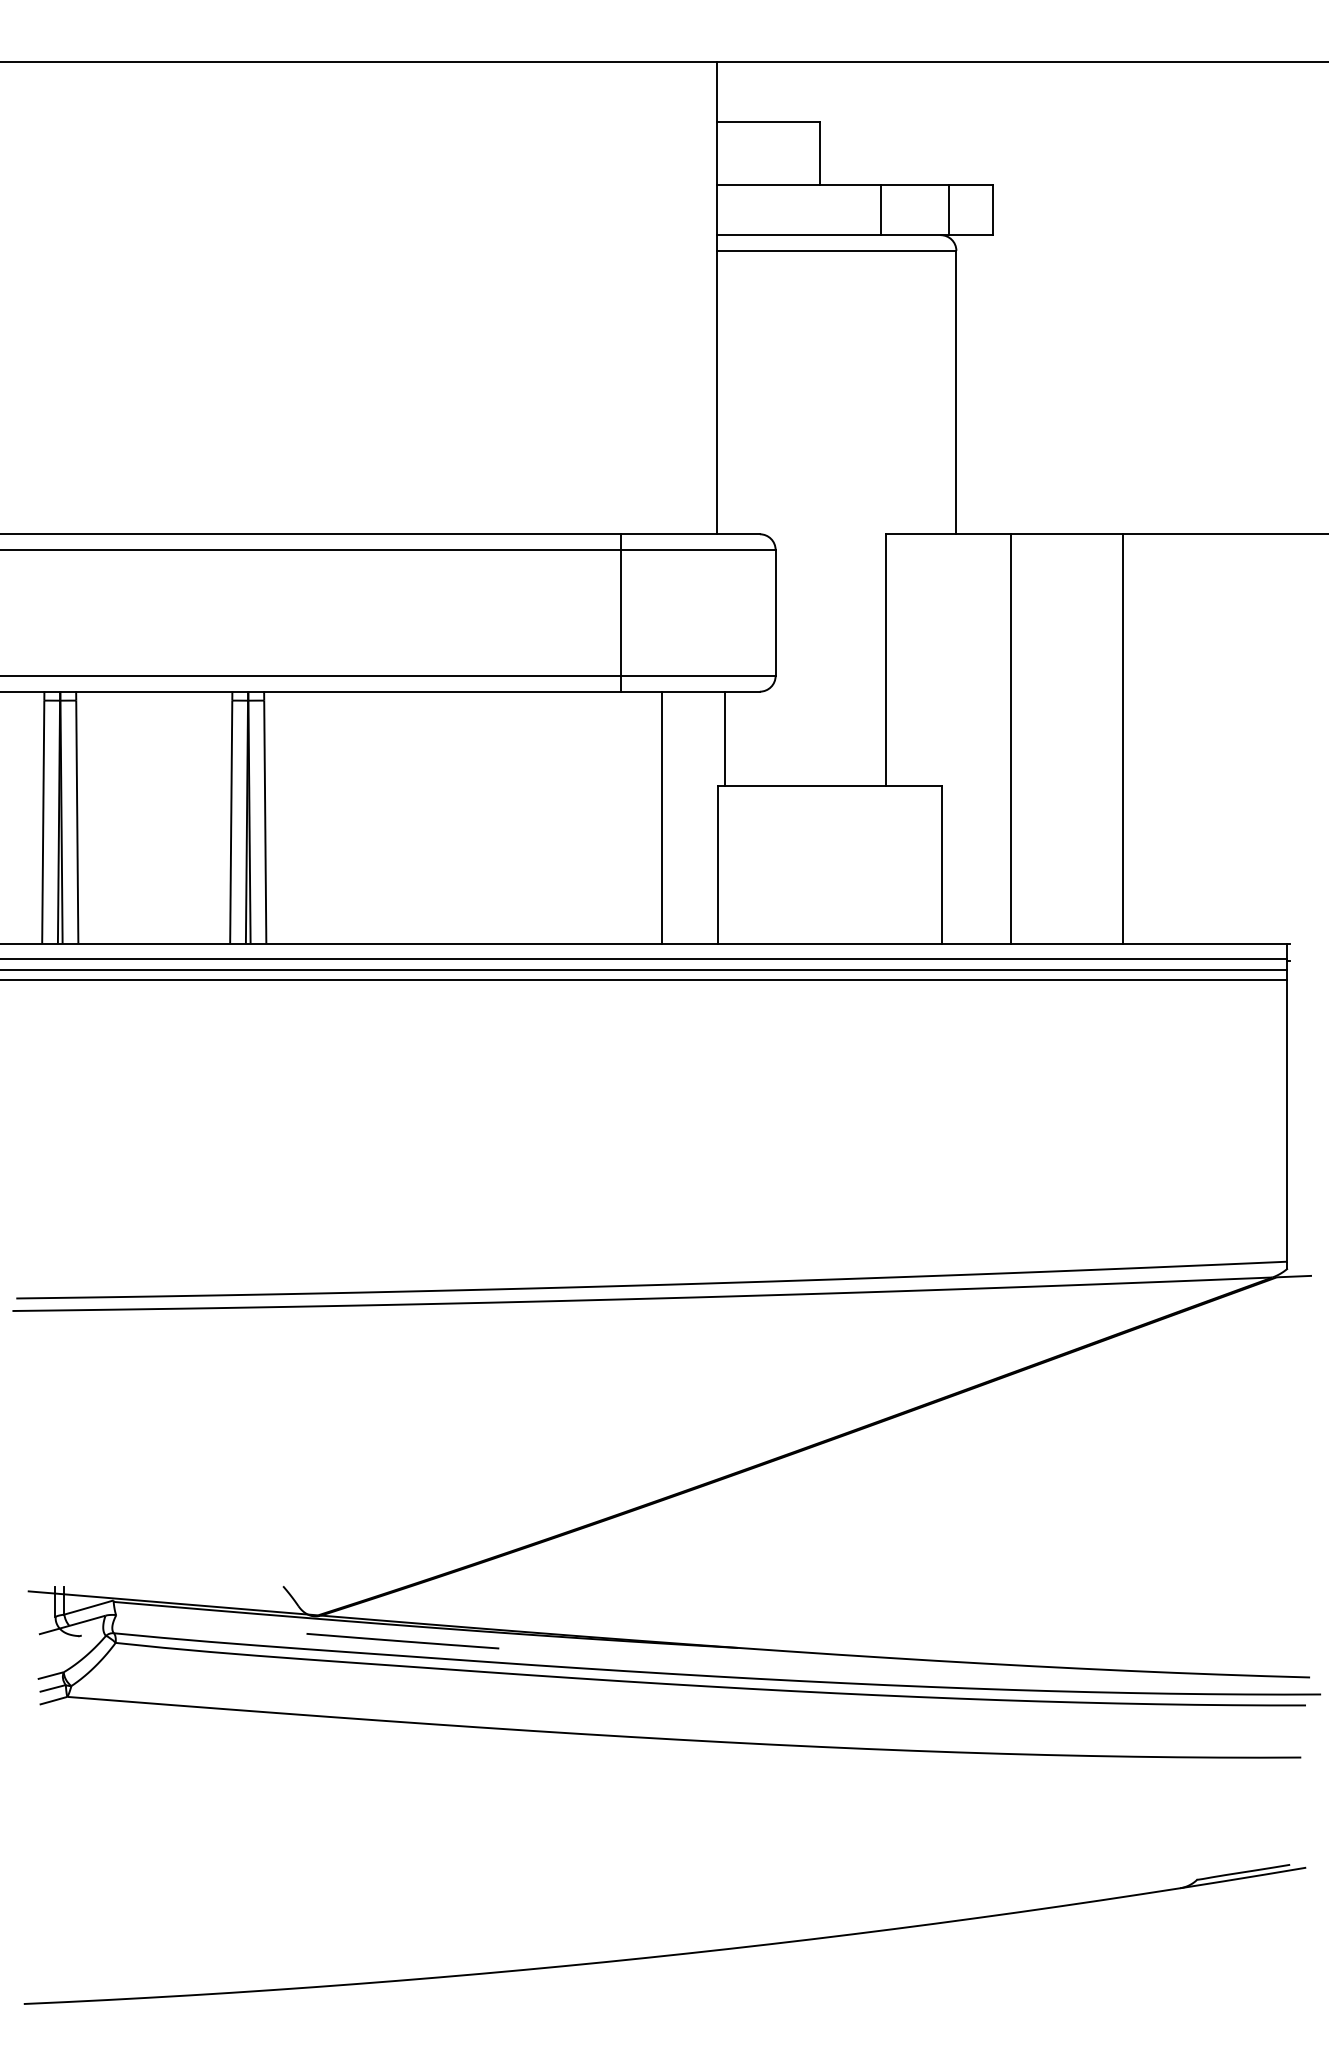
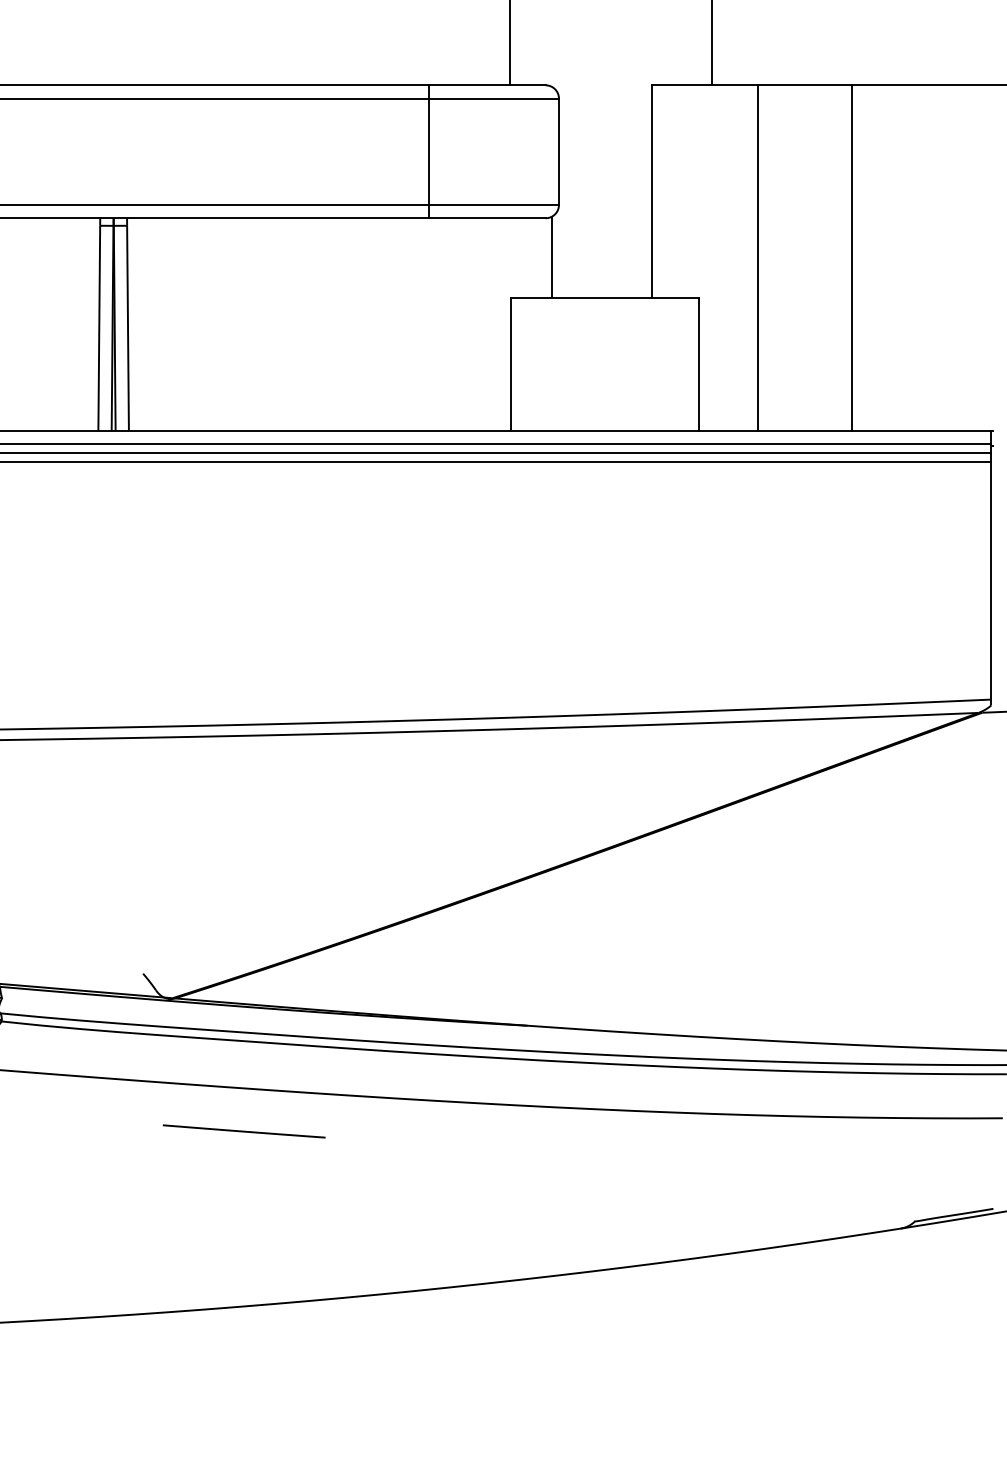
line: (724, 738) -> (551, 257), moved
line: (662, 817) -> (463, 324), removed
line: (402, 1641) -> (243, 1131), moved

